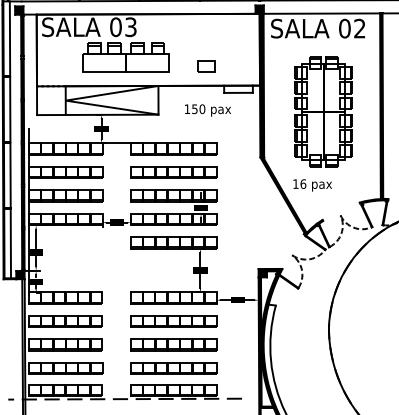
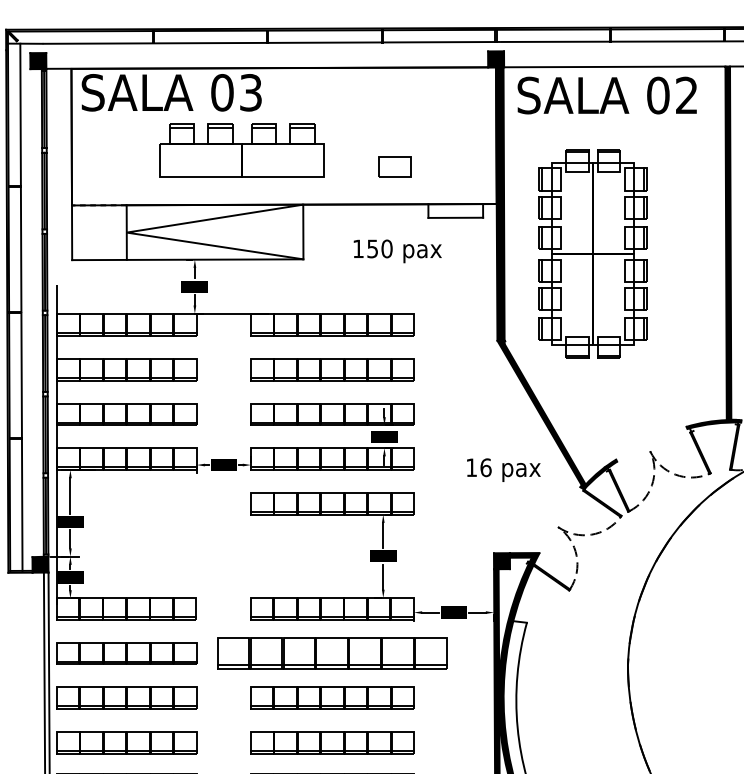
part: (323, 111) -> (592, 253), moved
text: (312, 185) -> (503, 470), moved
part: (173, 321) -> (331, 653), size x1.4

